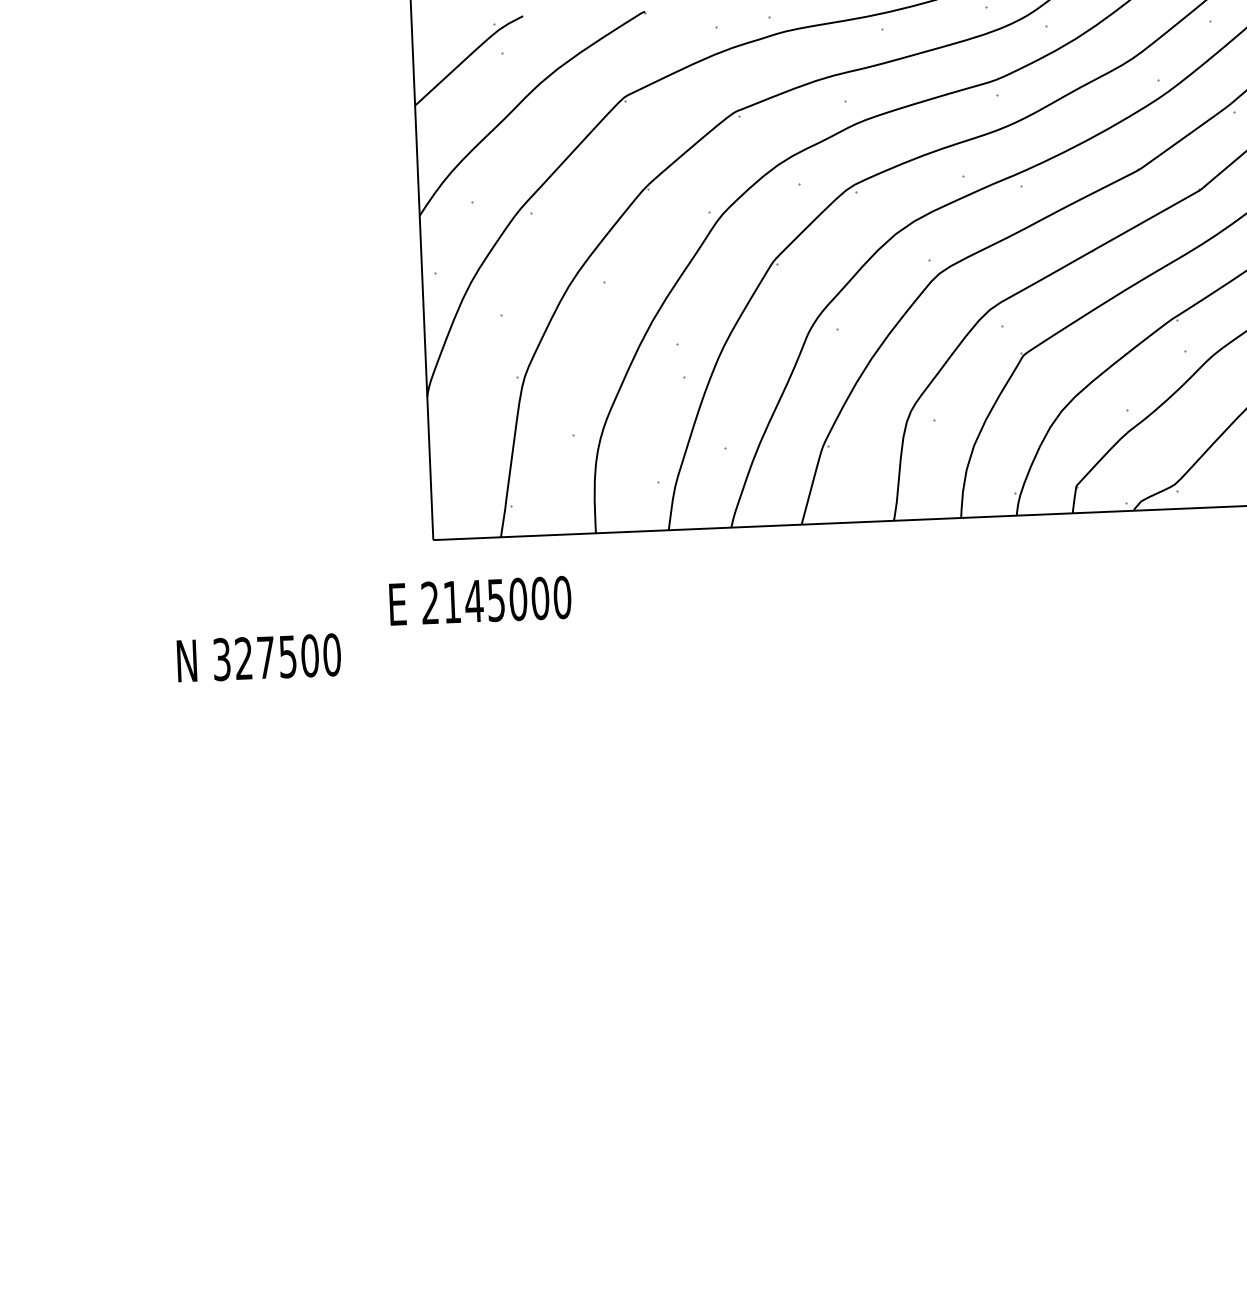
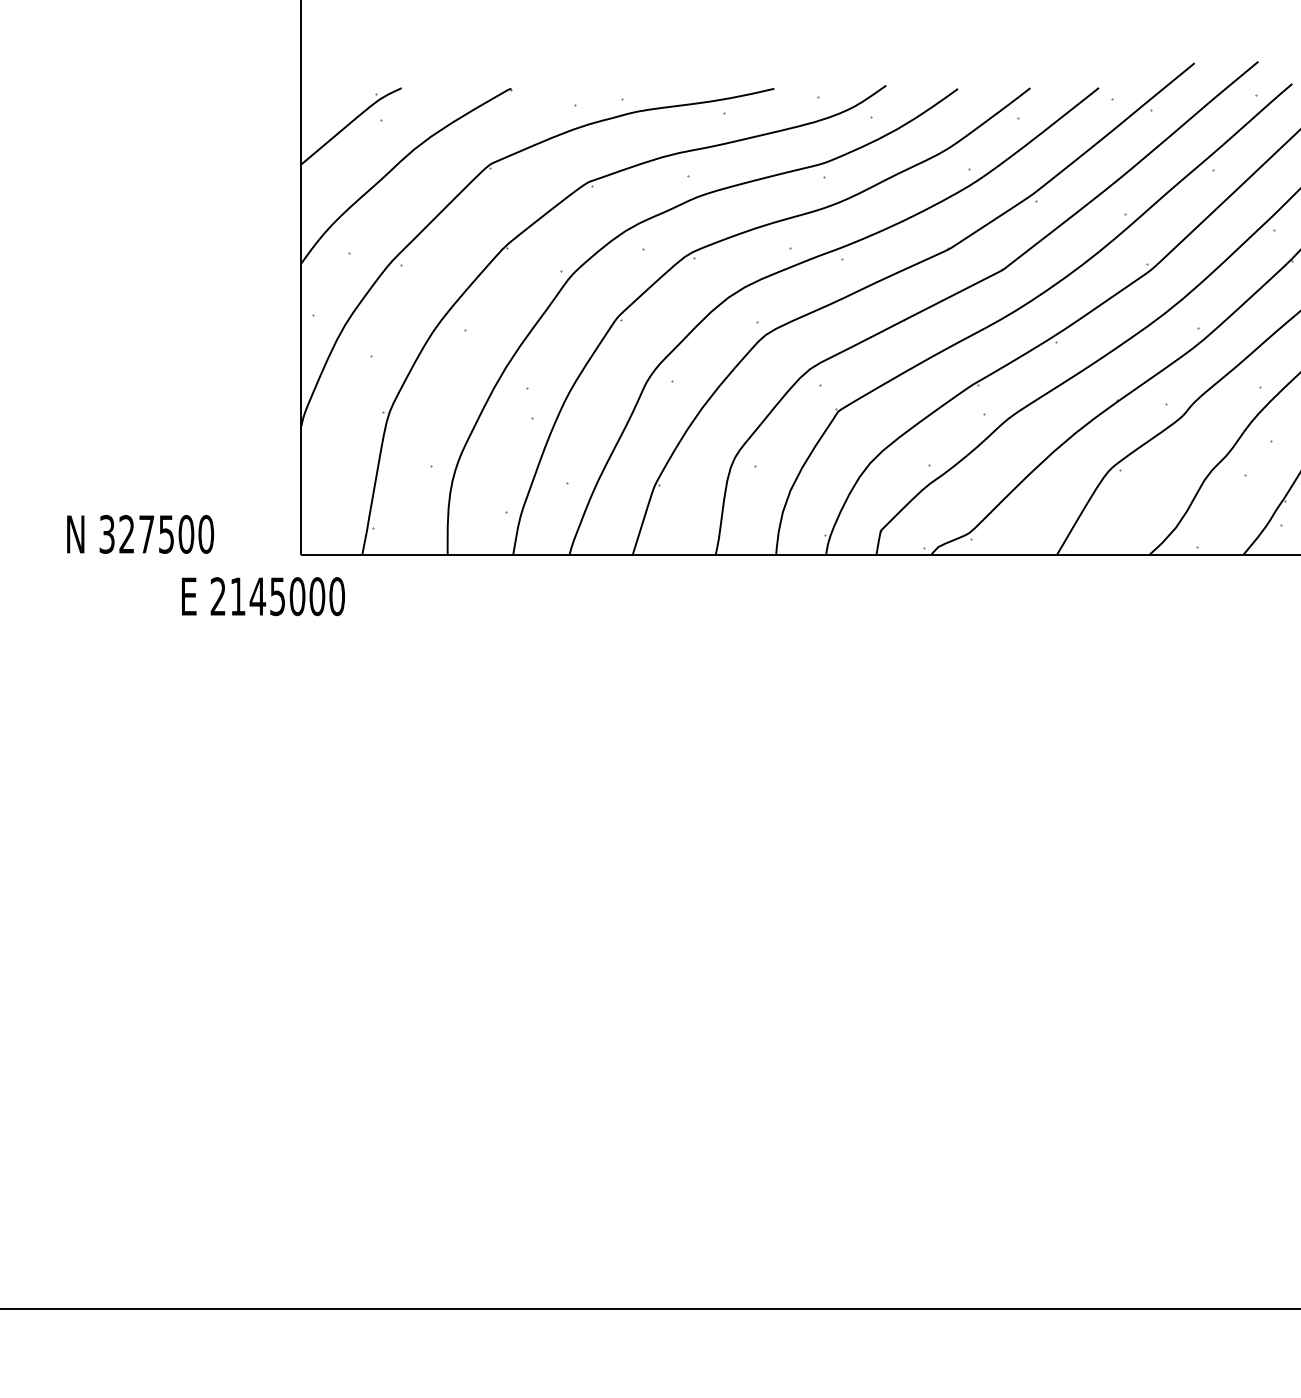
text: (480, 600) -> (263, 596), moved
text: (259, 658) -> (140, 534), moved

